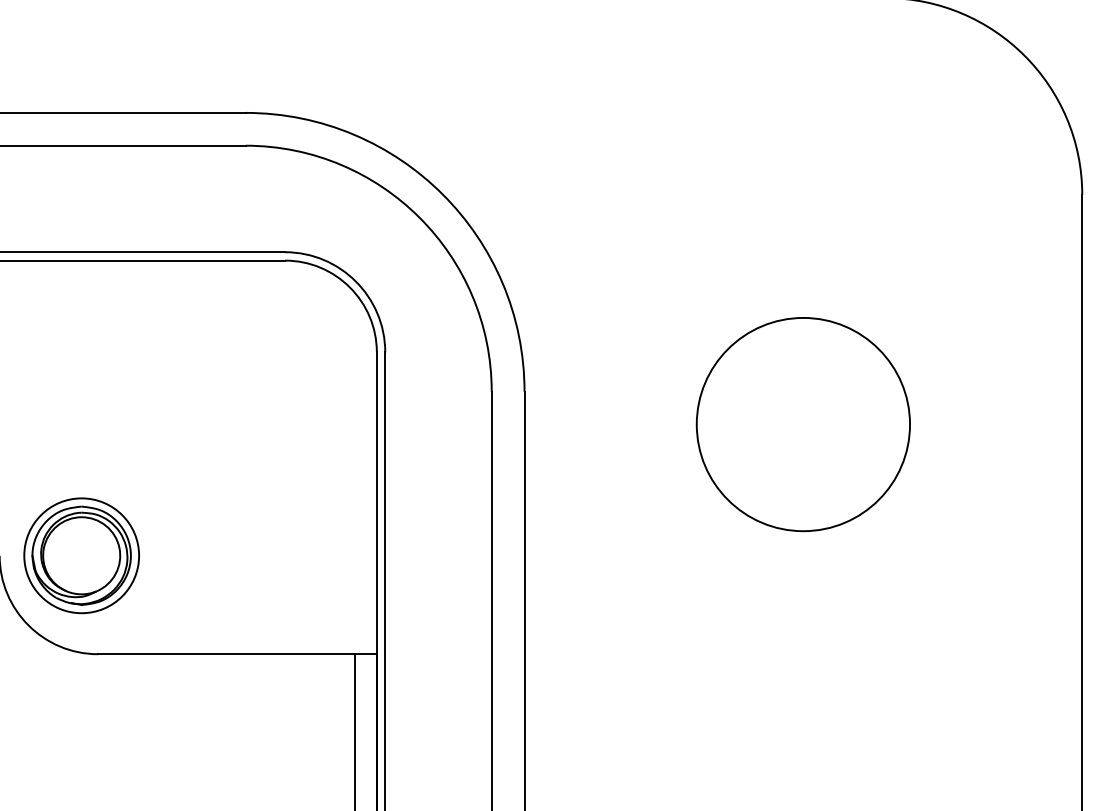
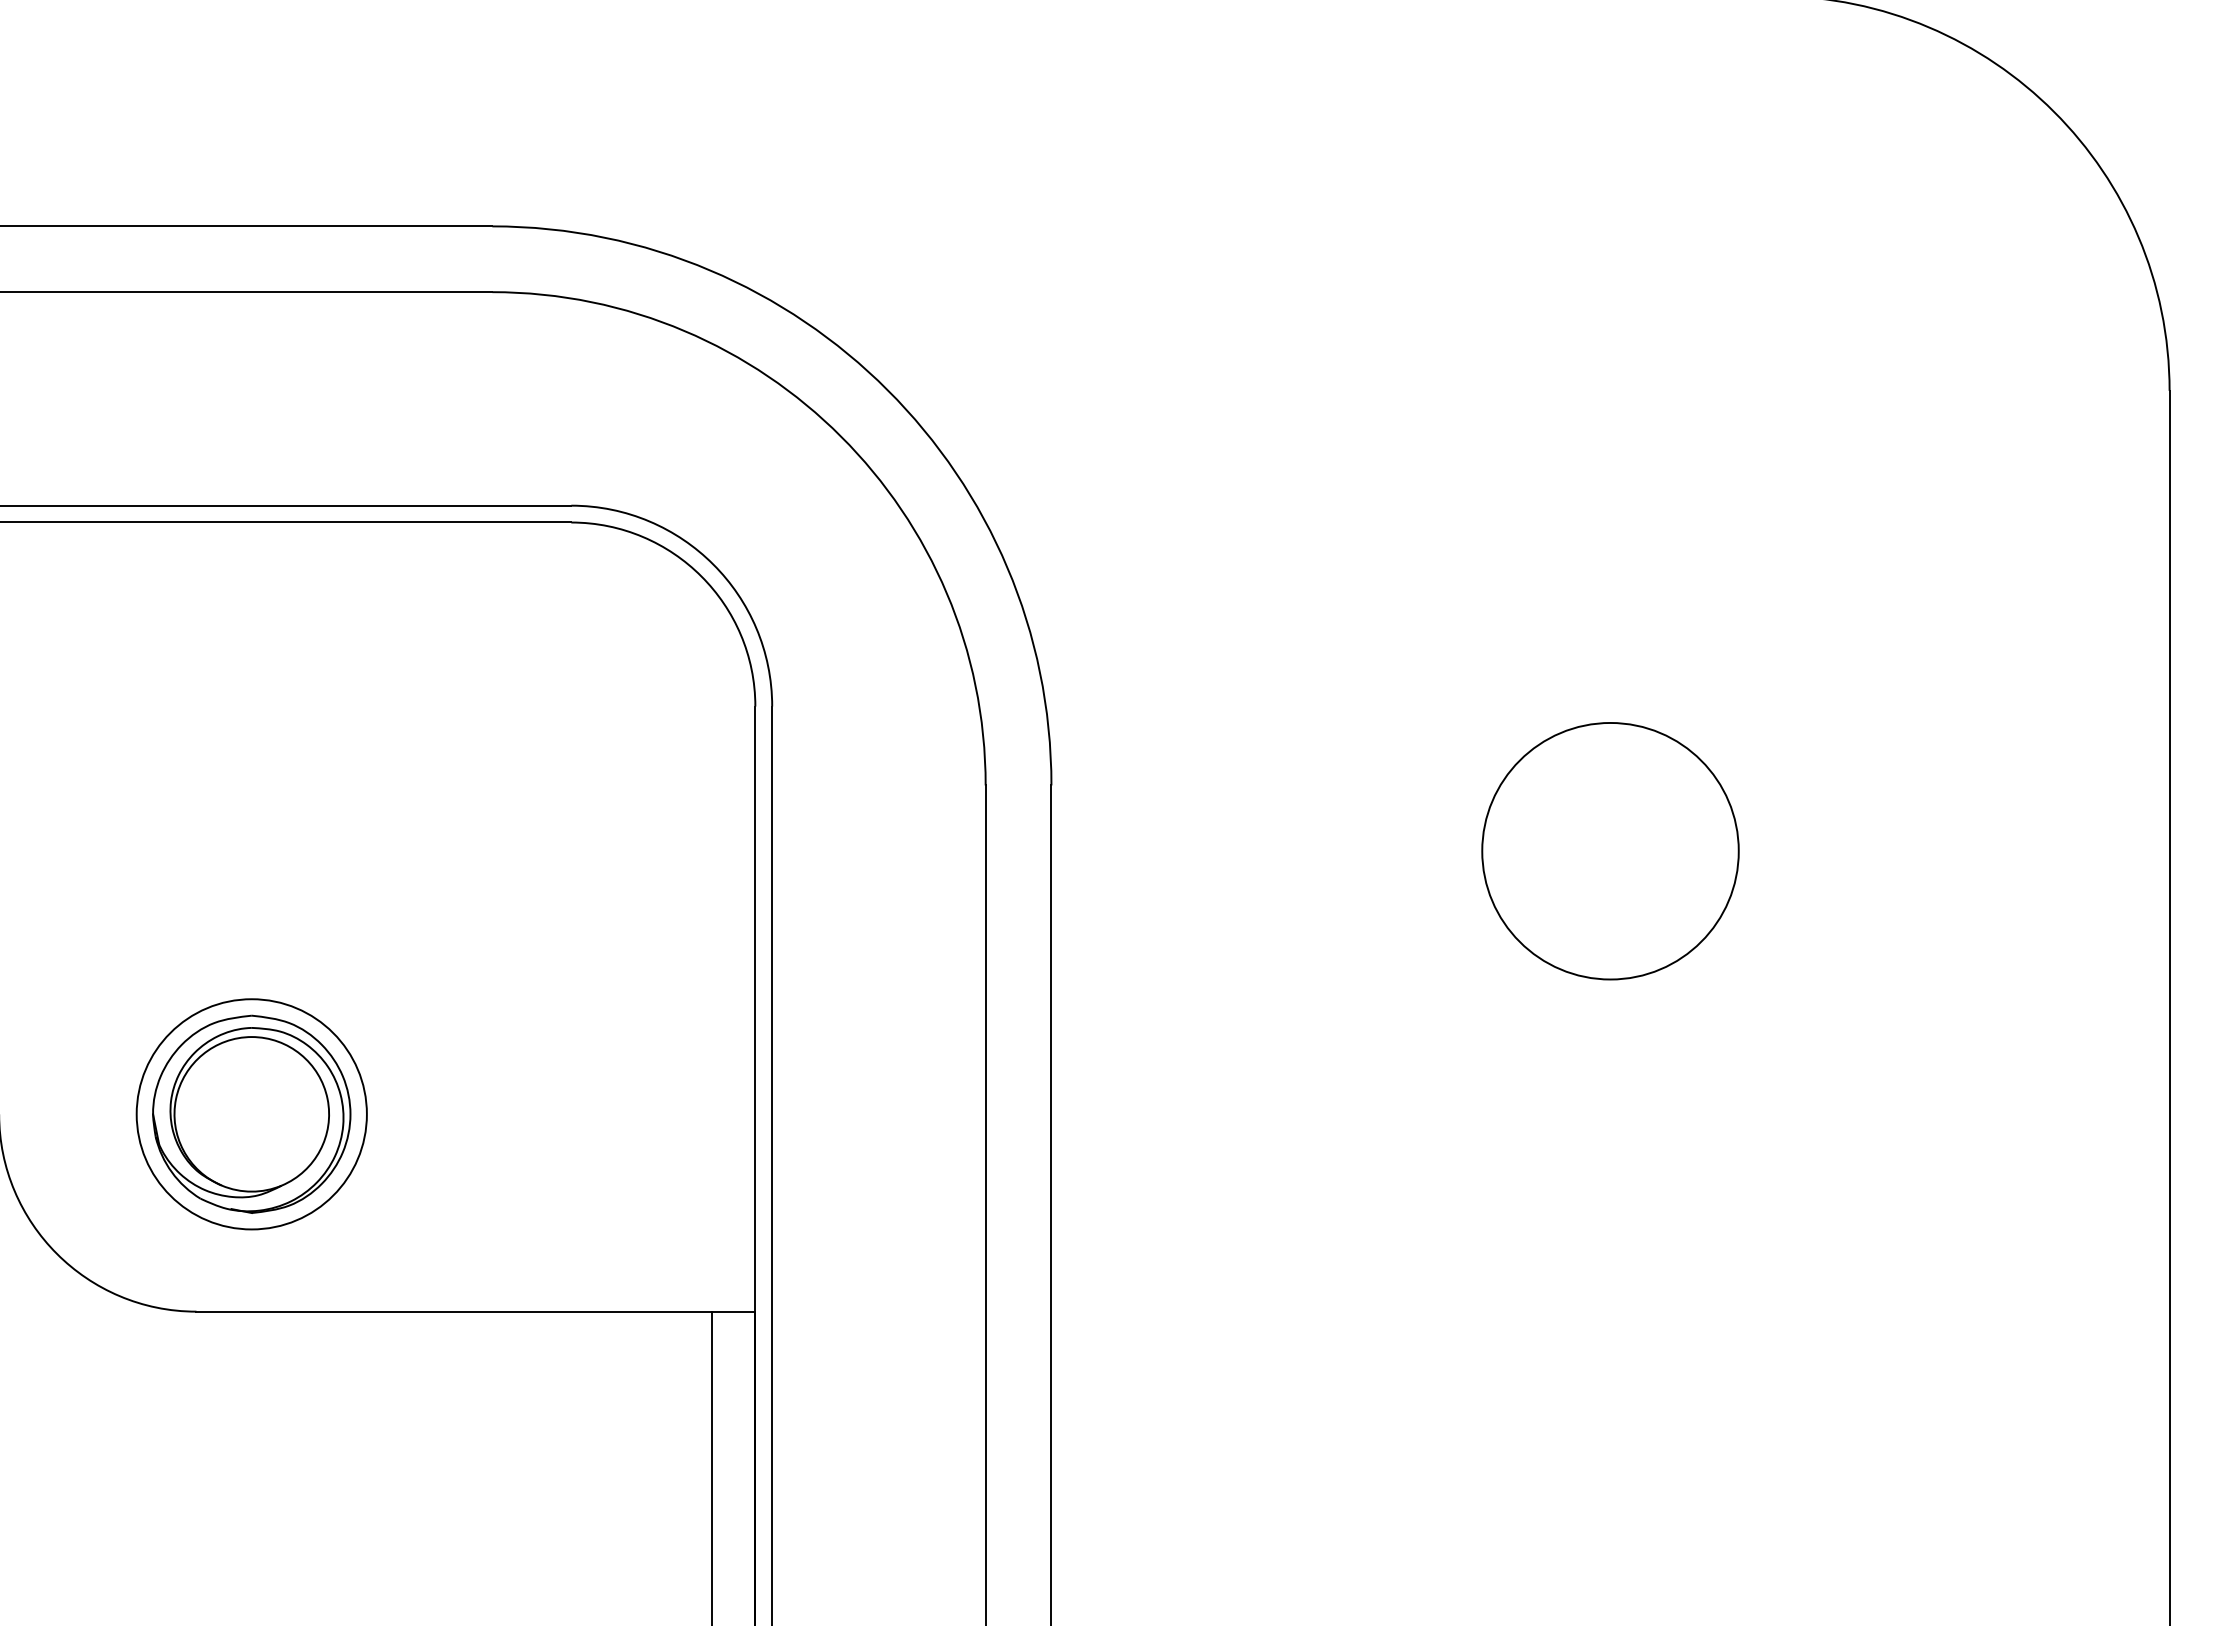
circle: (803, 424) -> (1610, 851), size x0.6
part: (81, 555) -> (251, 1113), moved

